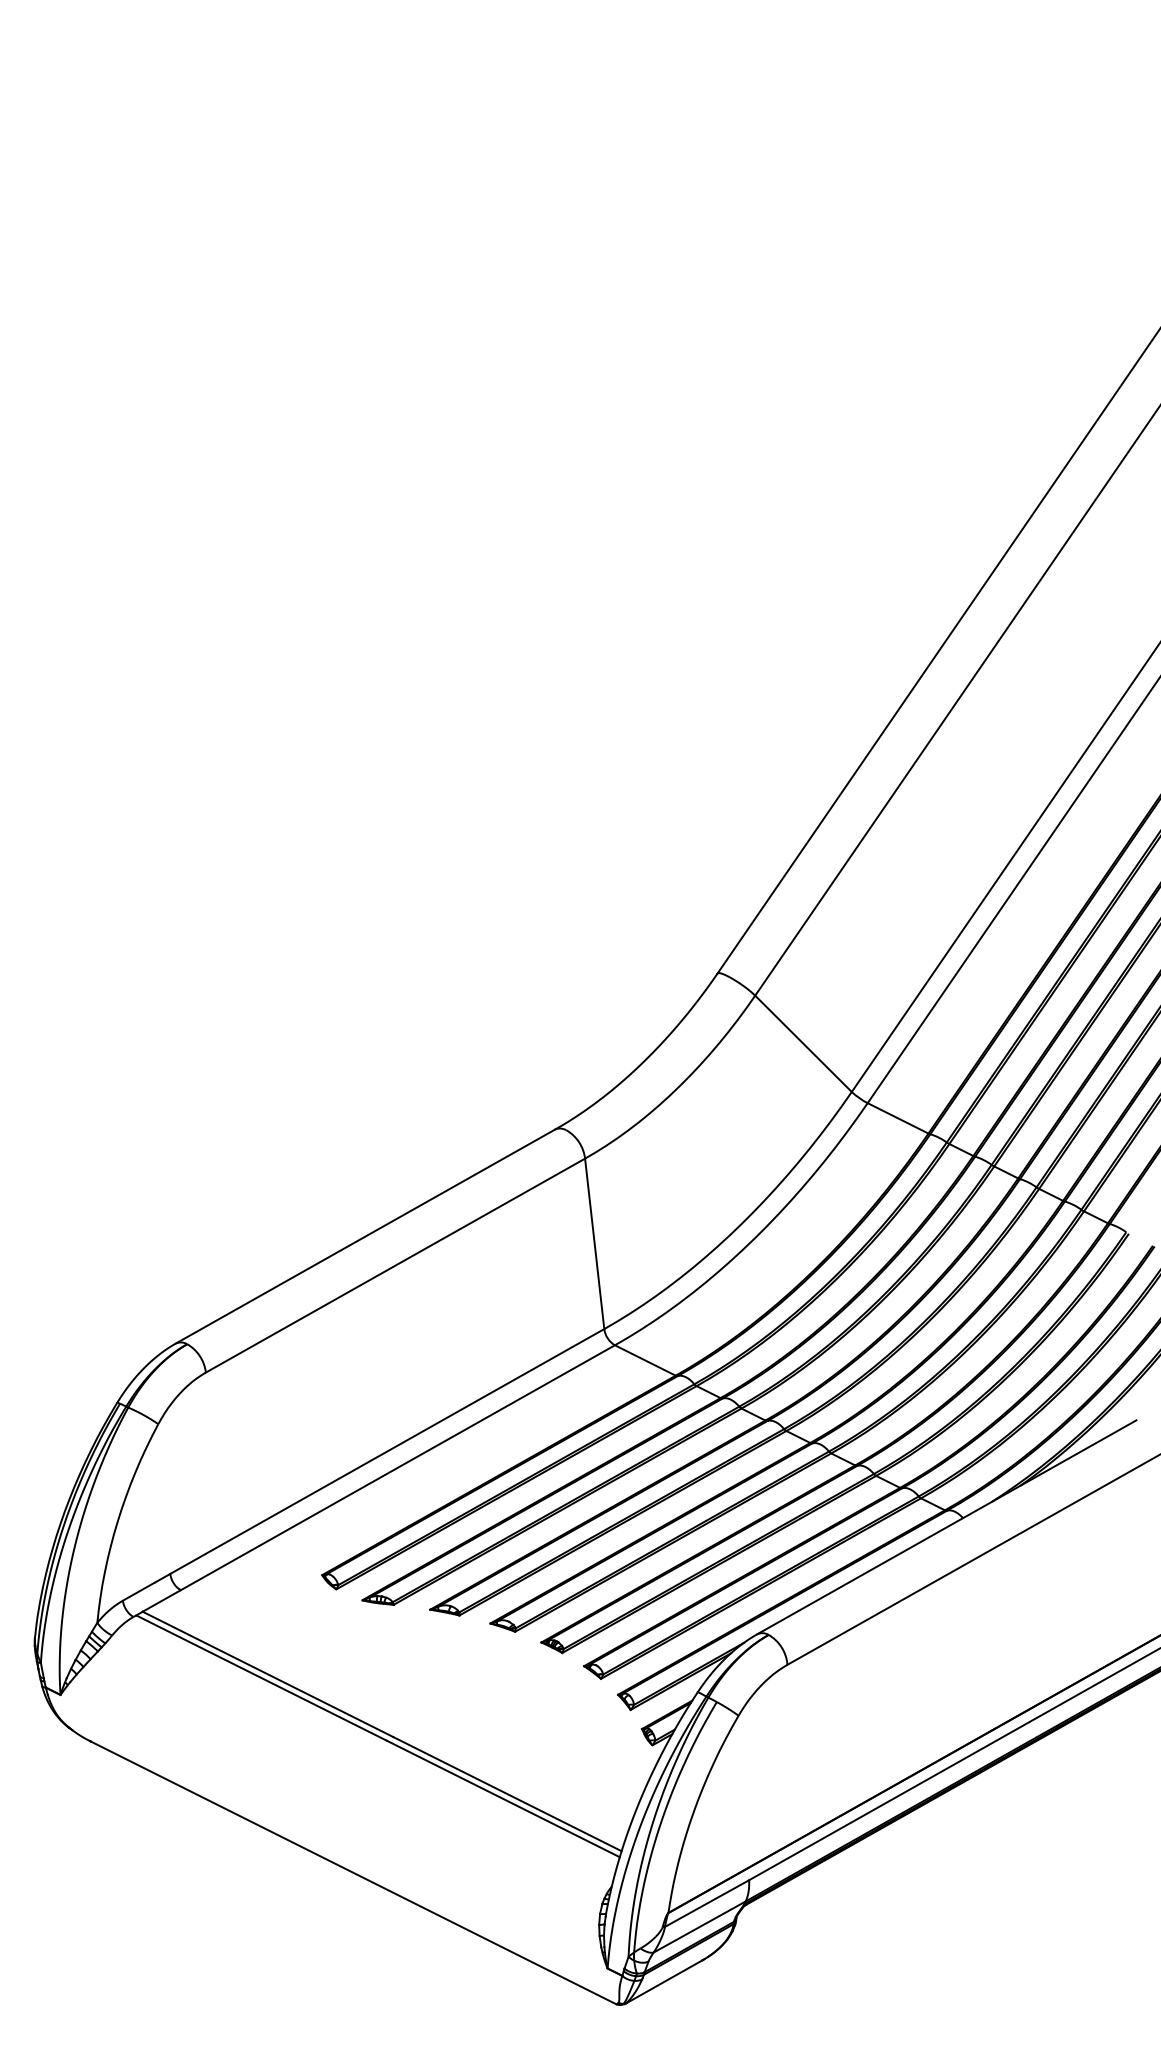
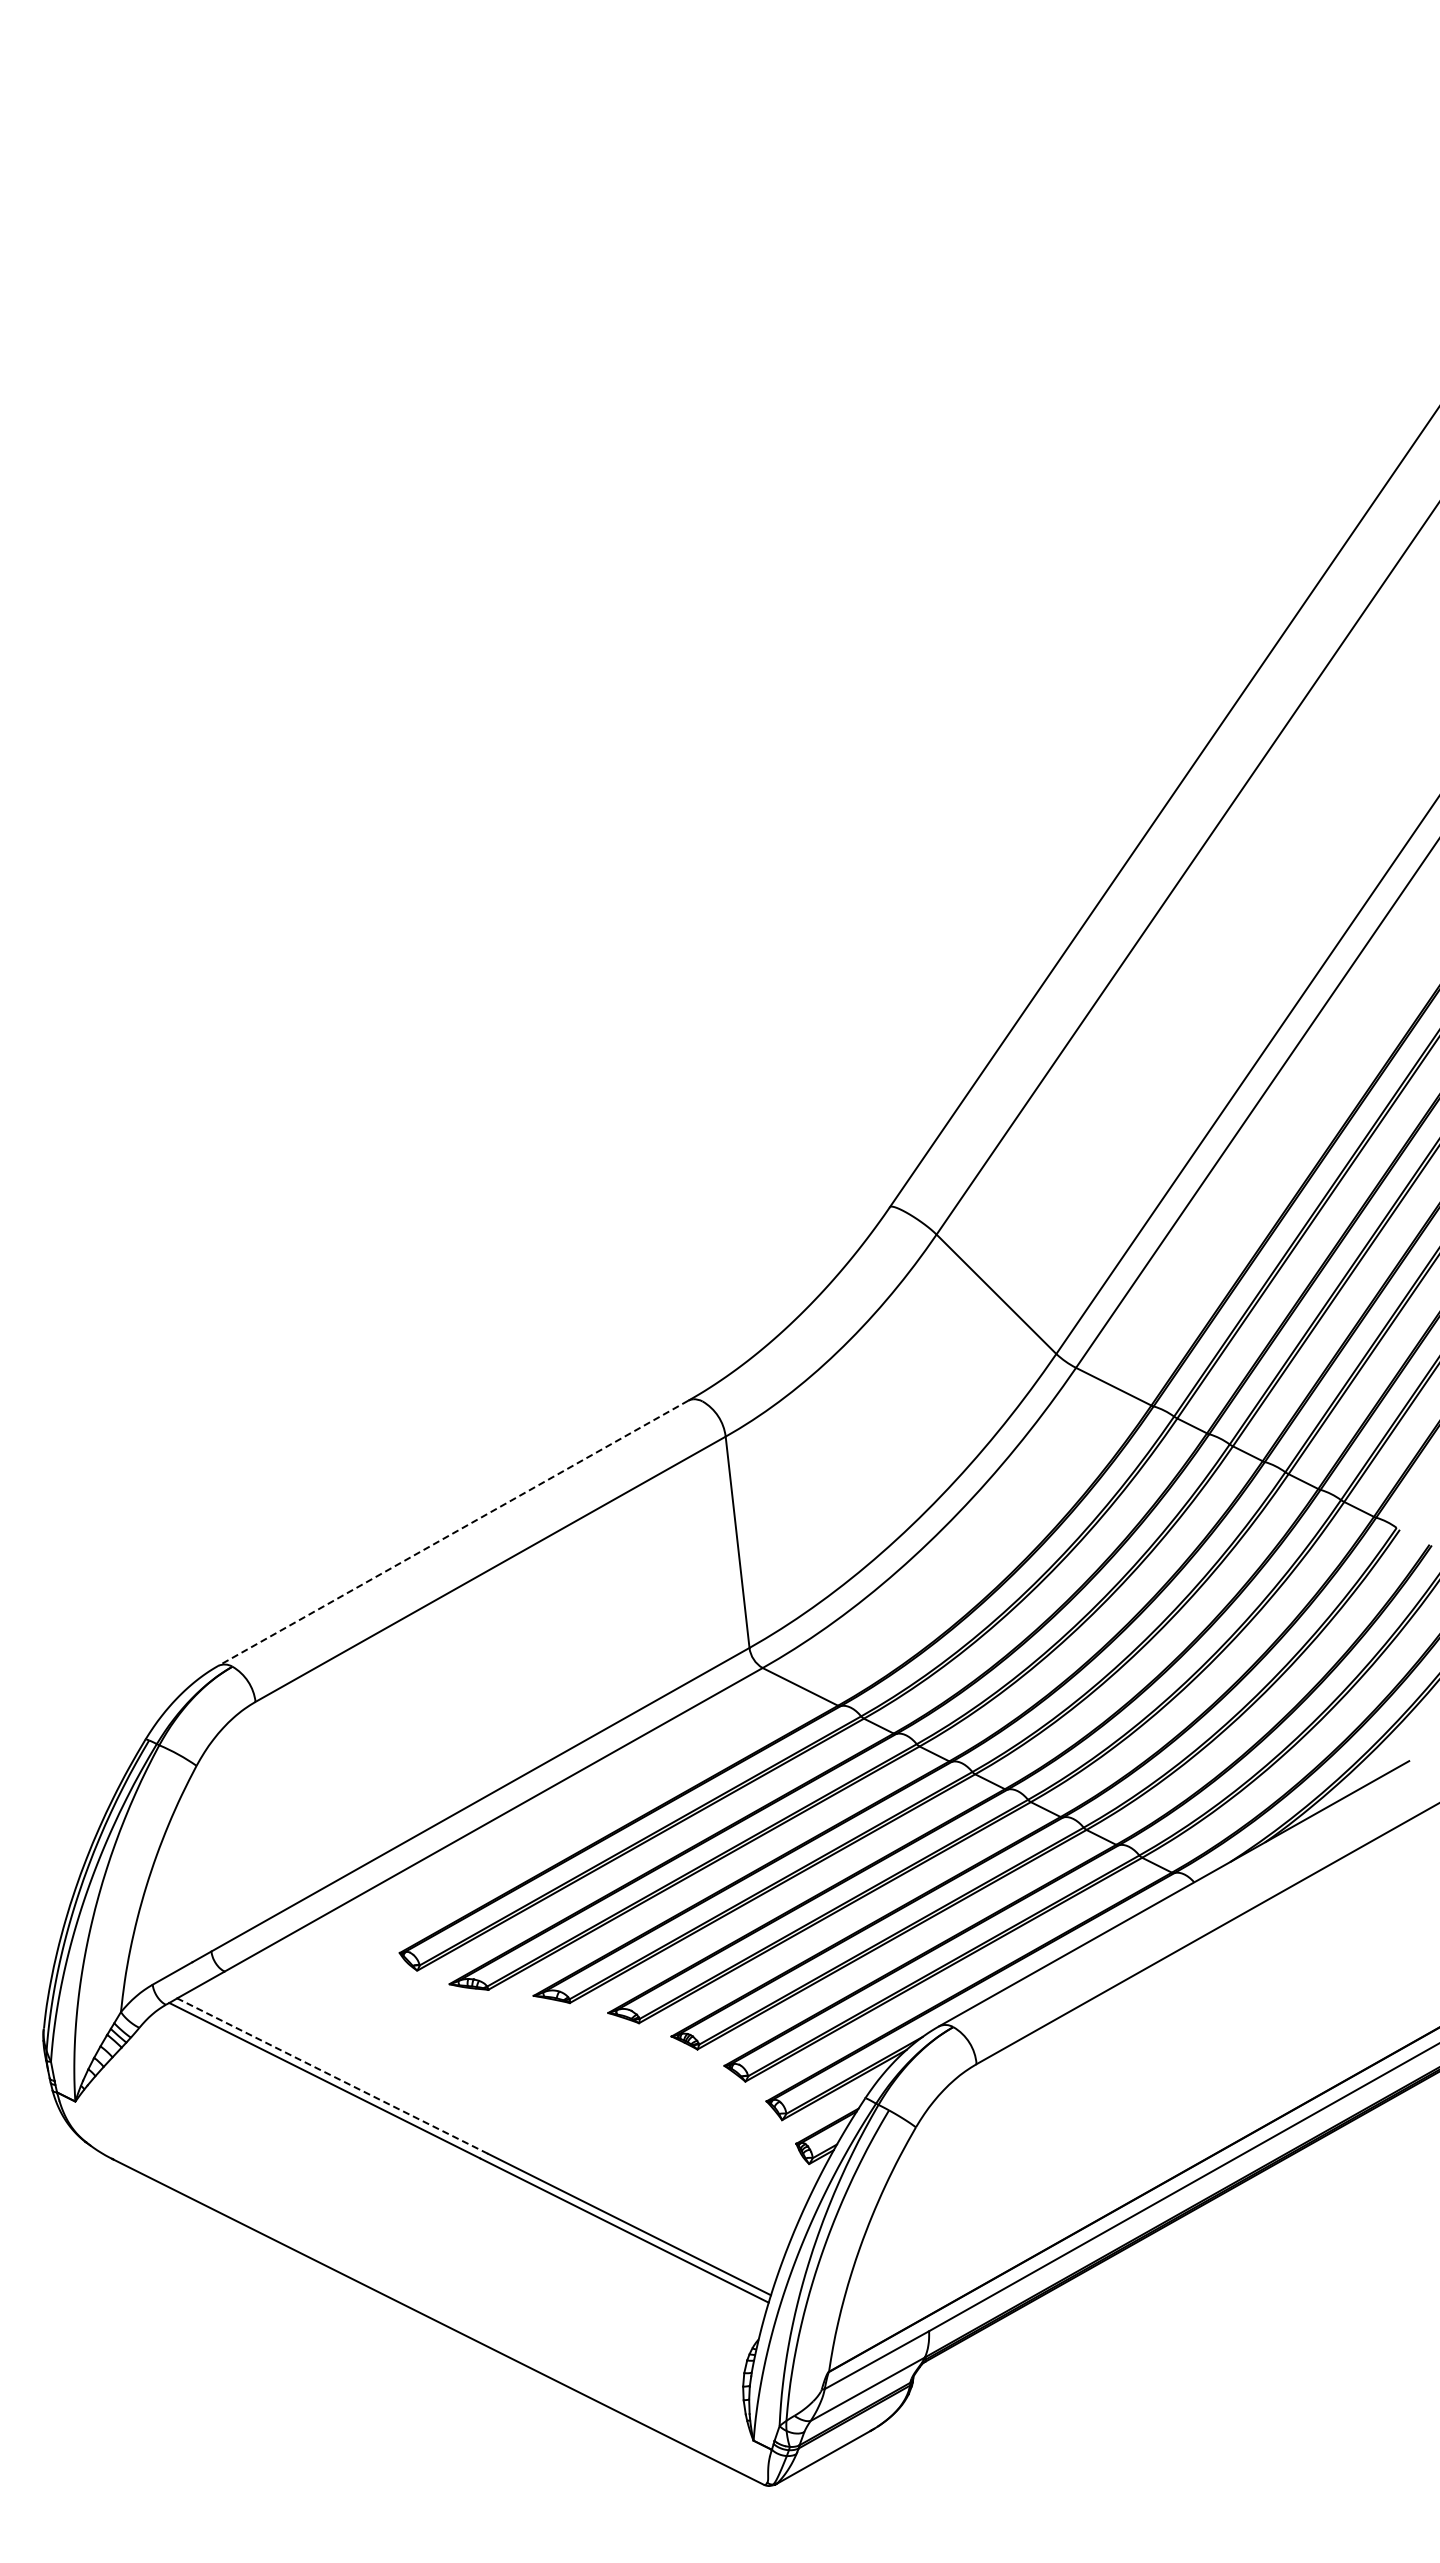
line: (365, 1236) -> (453, 1533), solid -> dashed
line: (267, 1674) -> (332, 2076), solid -> dashed

